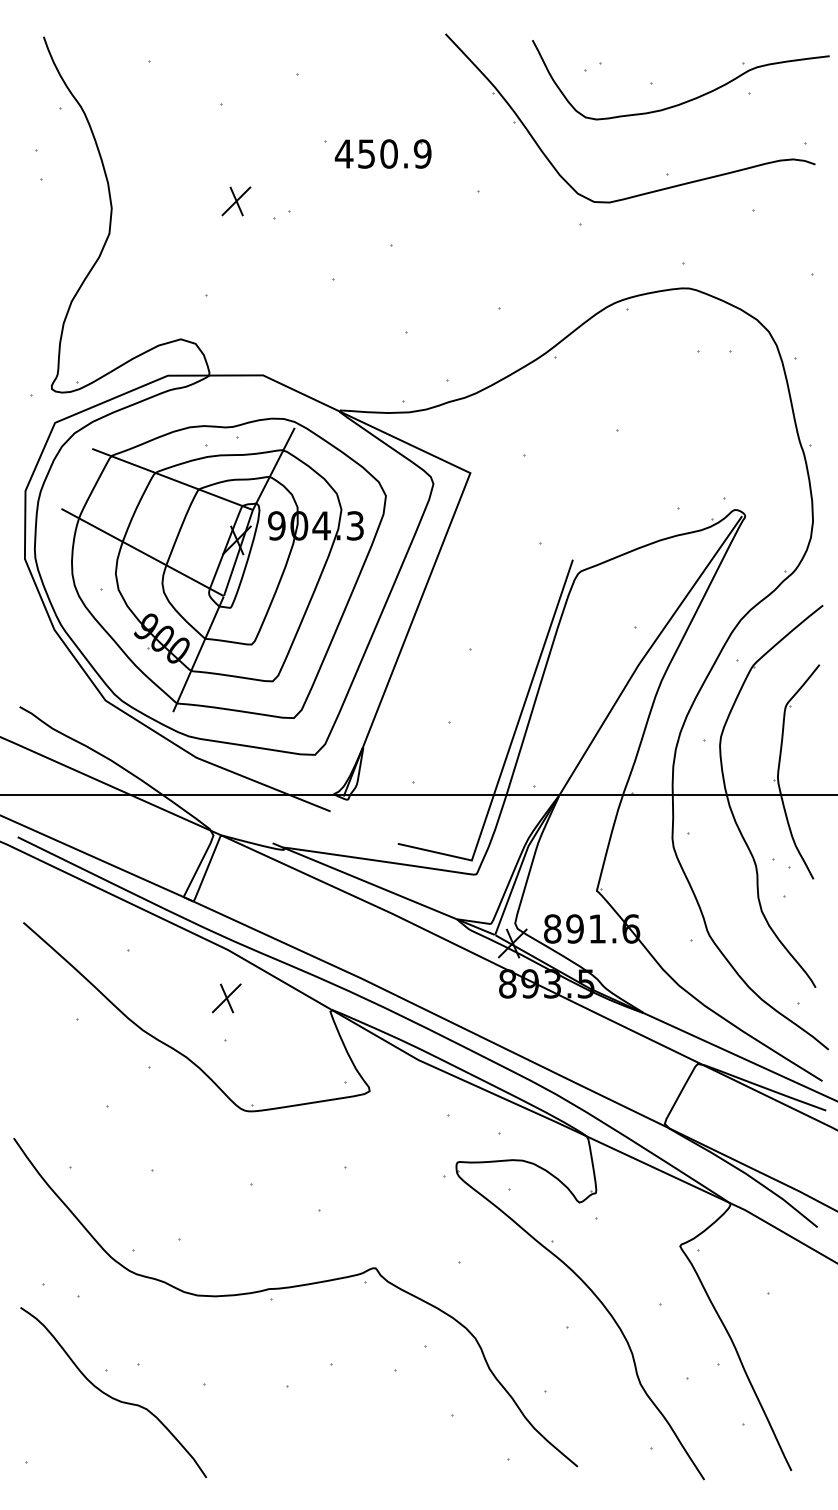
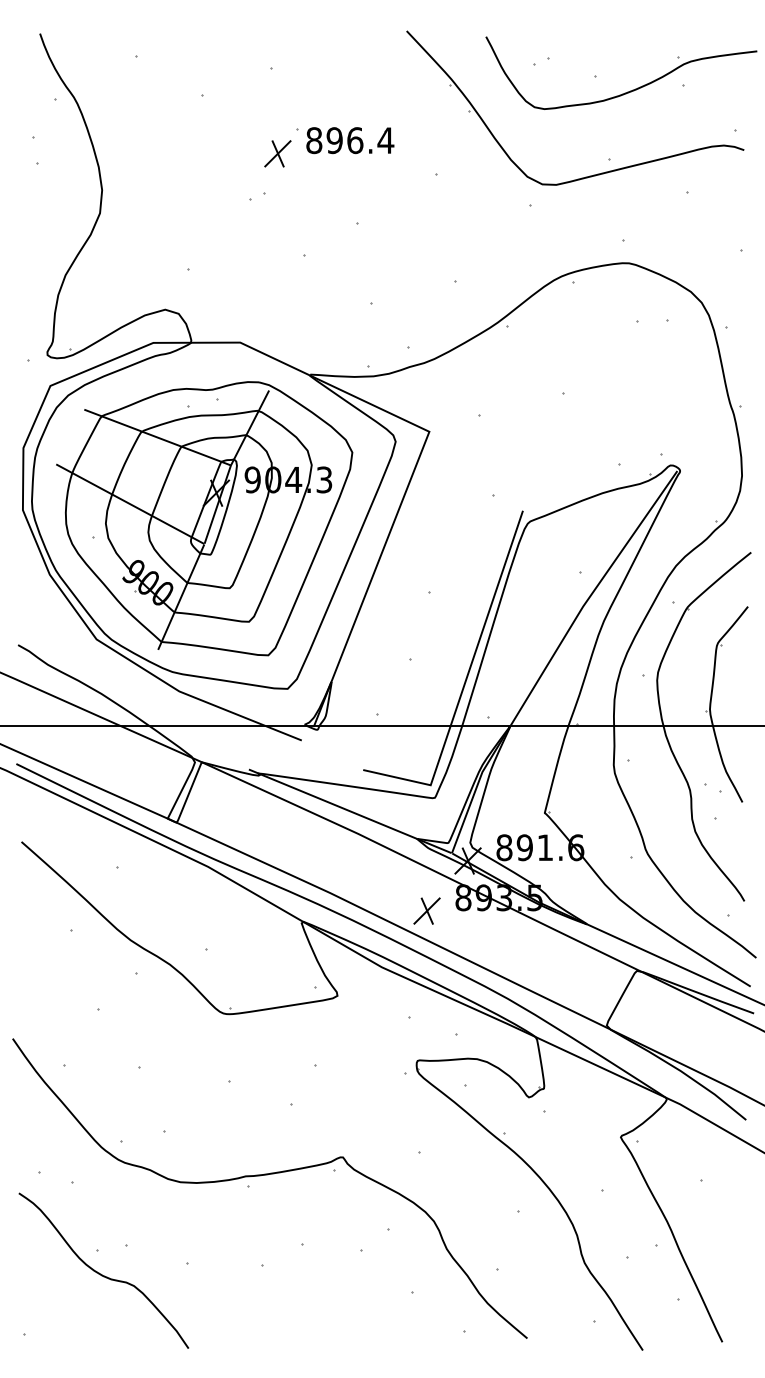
text: (382, 153) -> (349, 140), 450.9 -> 896.4
part: (235, 201) -> (277, 153), moved
part: (226, 997) -> (426, 910), moved

